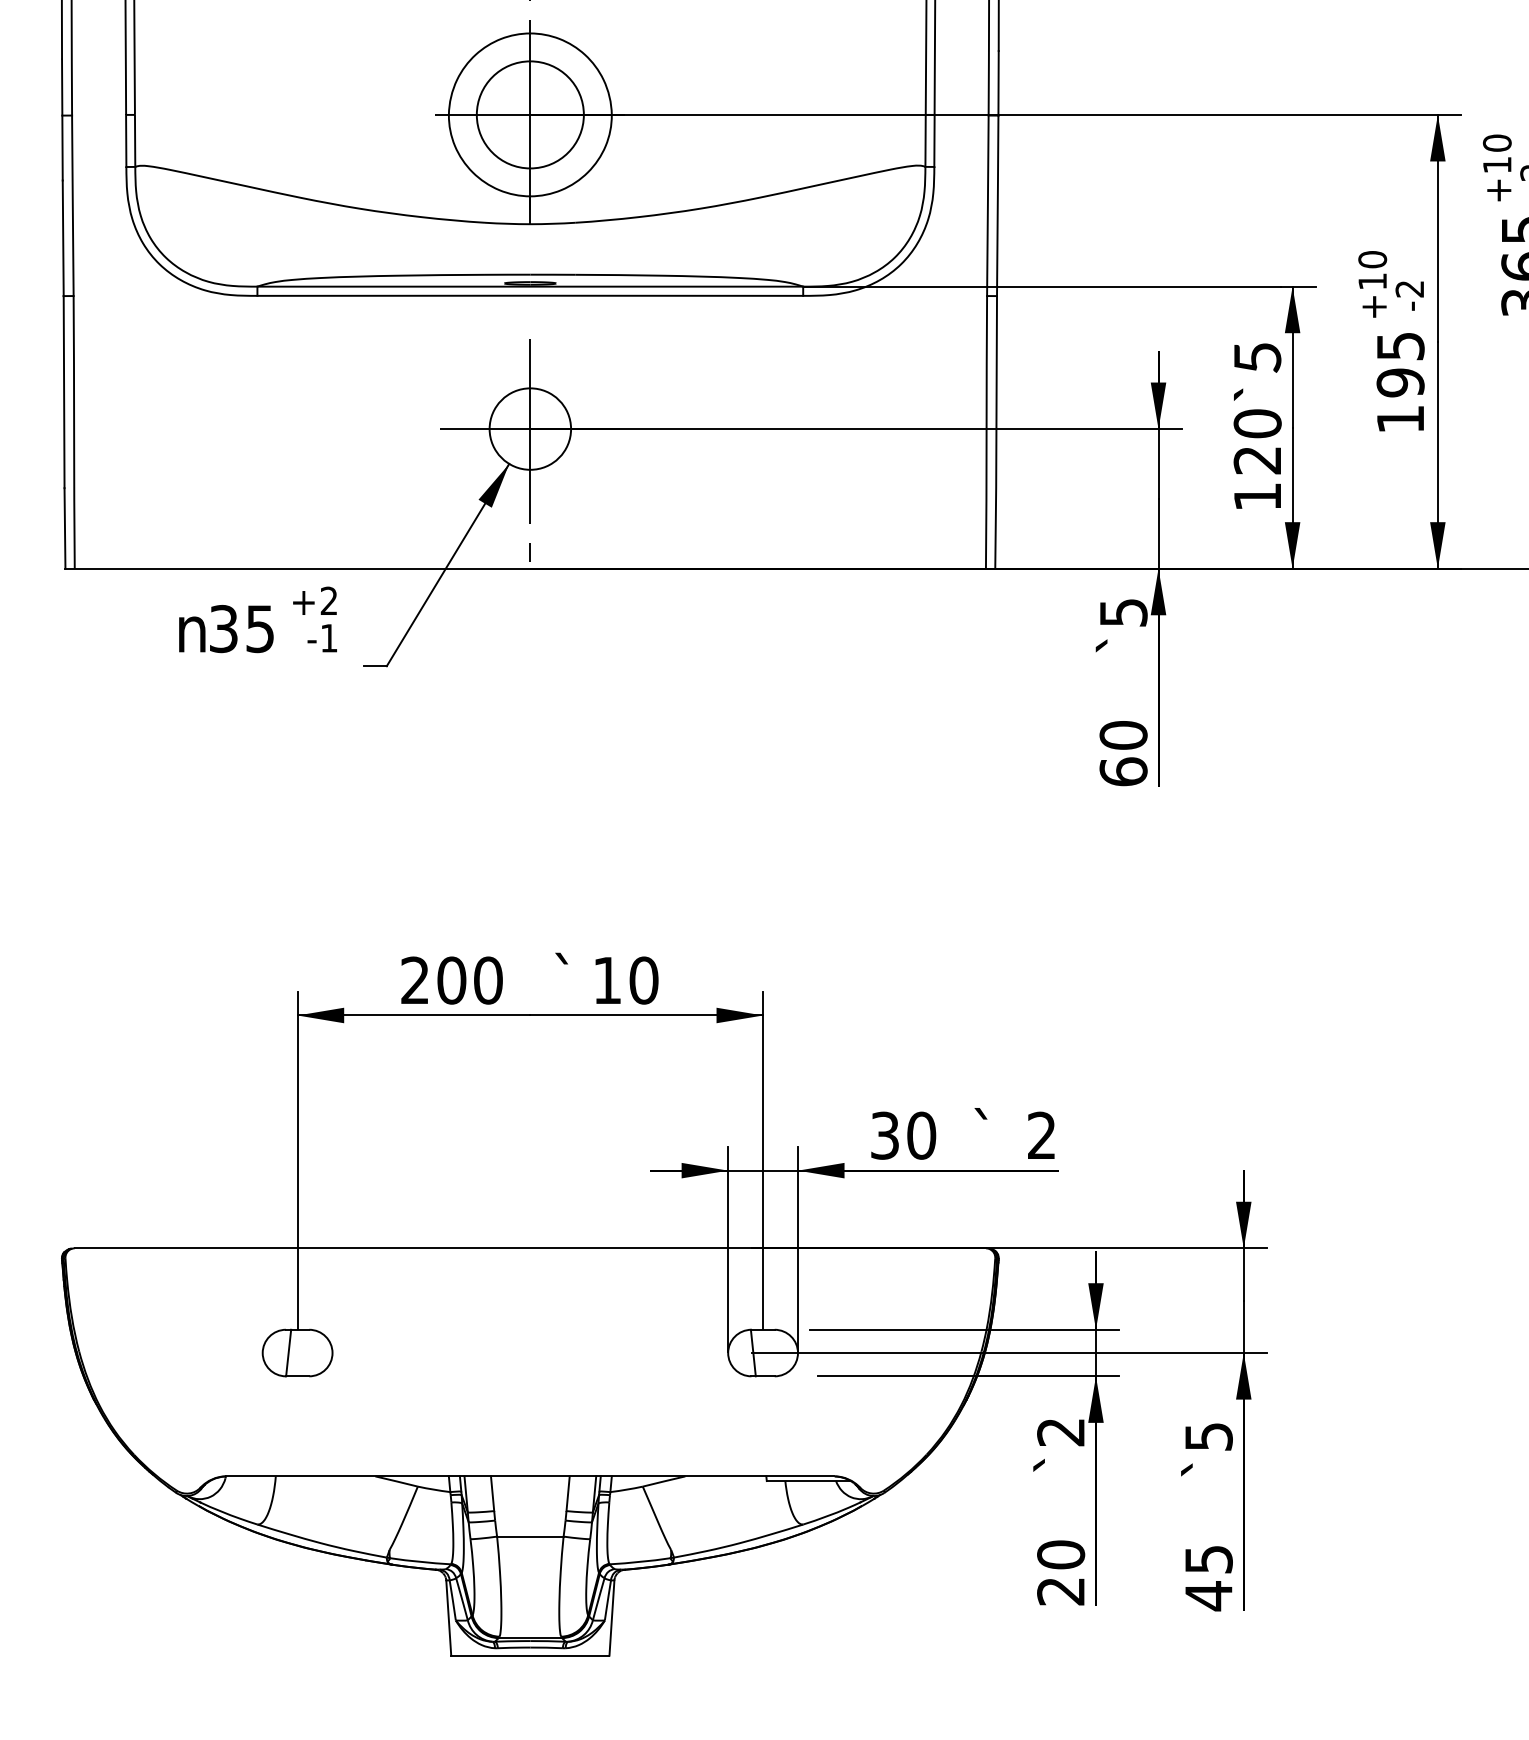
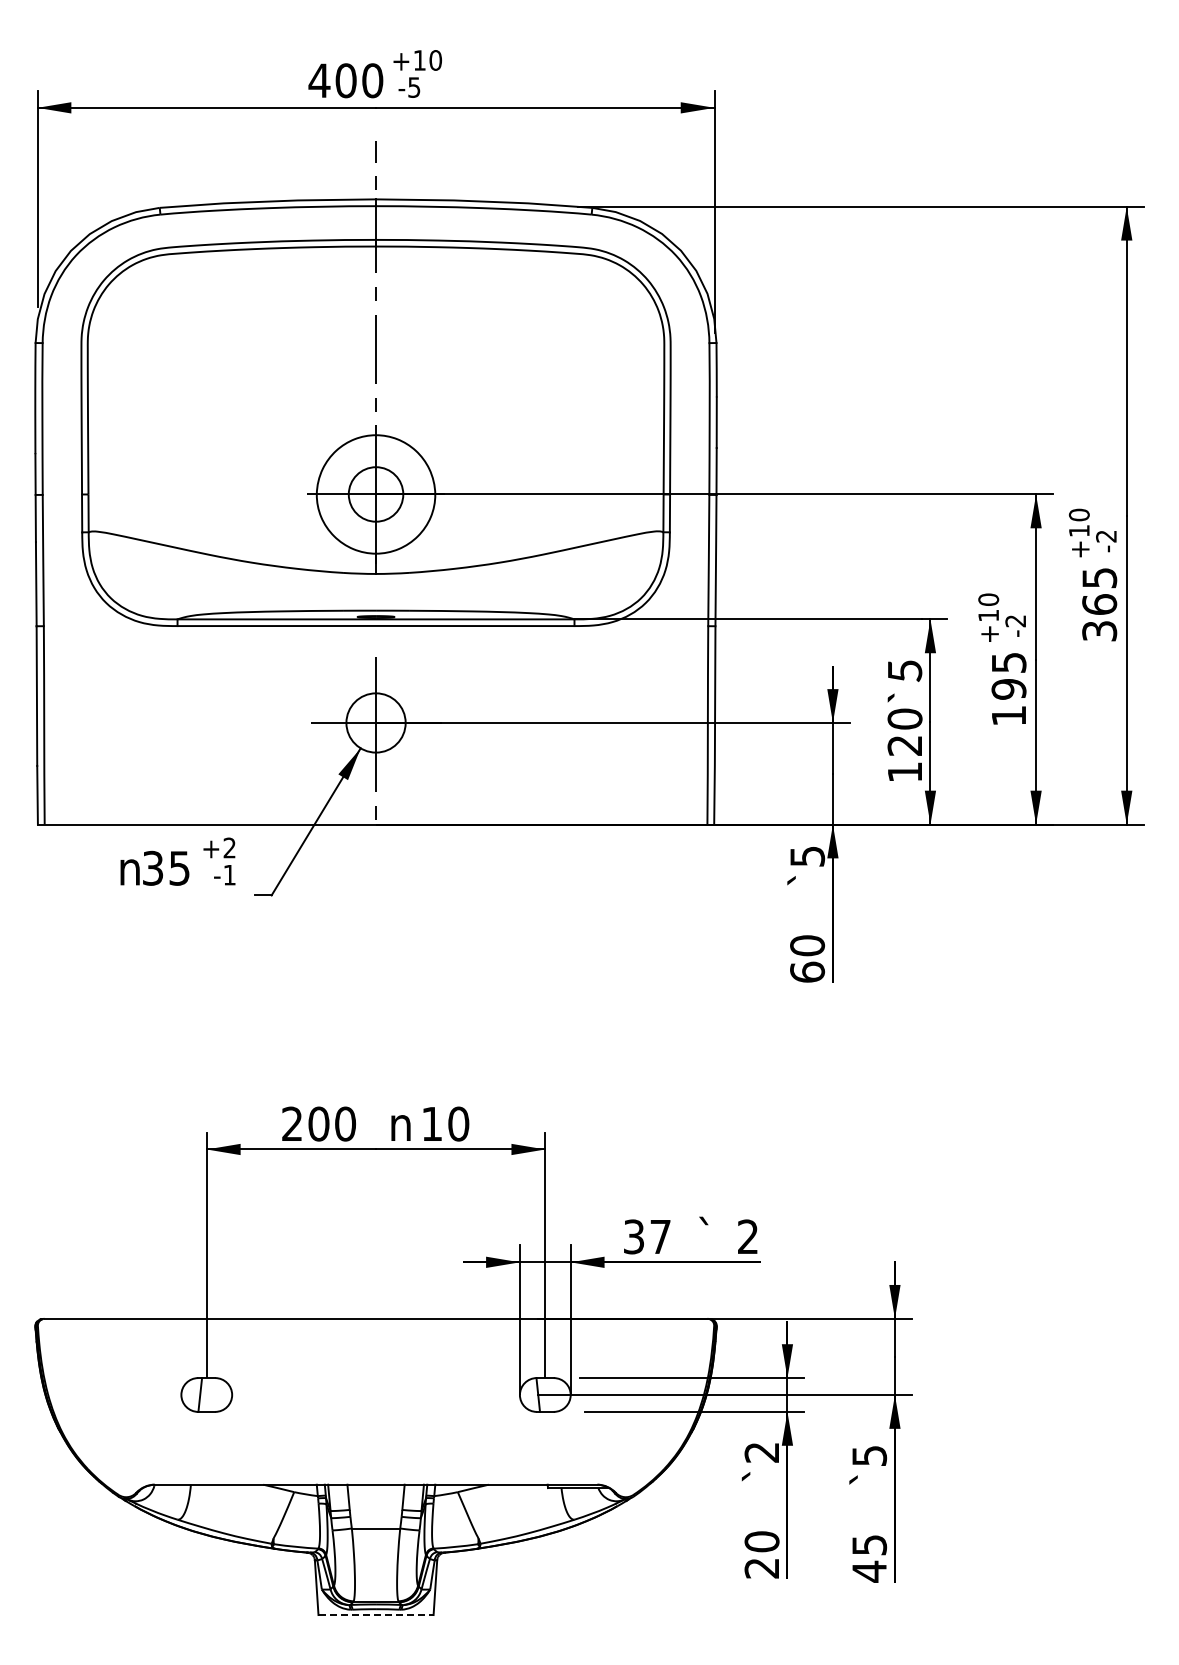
circle: (529, 114) -> (375, 494), size x0.7
text: (563, 977) -> (400, 1121), ` -> n
text: (921, 1135) -> (660, 1236), 30 -> 37
line: (530, 1656) -> (376, 1615), solid -> dashed

